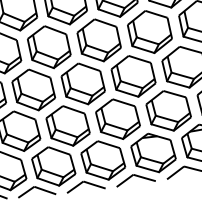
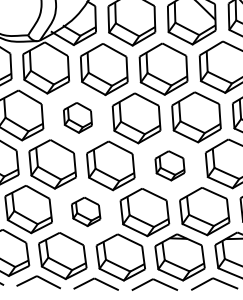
part: (48, 47) -> (77, 117), size x0.6
part: (133, 76) -> (169, 165), size x0.6
part: (67, 125) -> (85, 211), size x0.6

